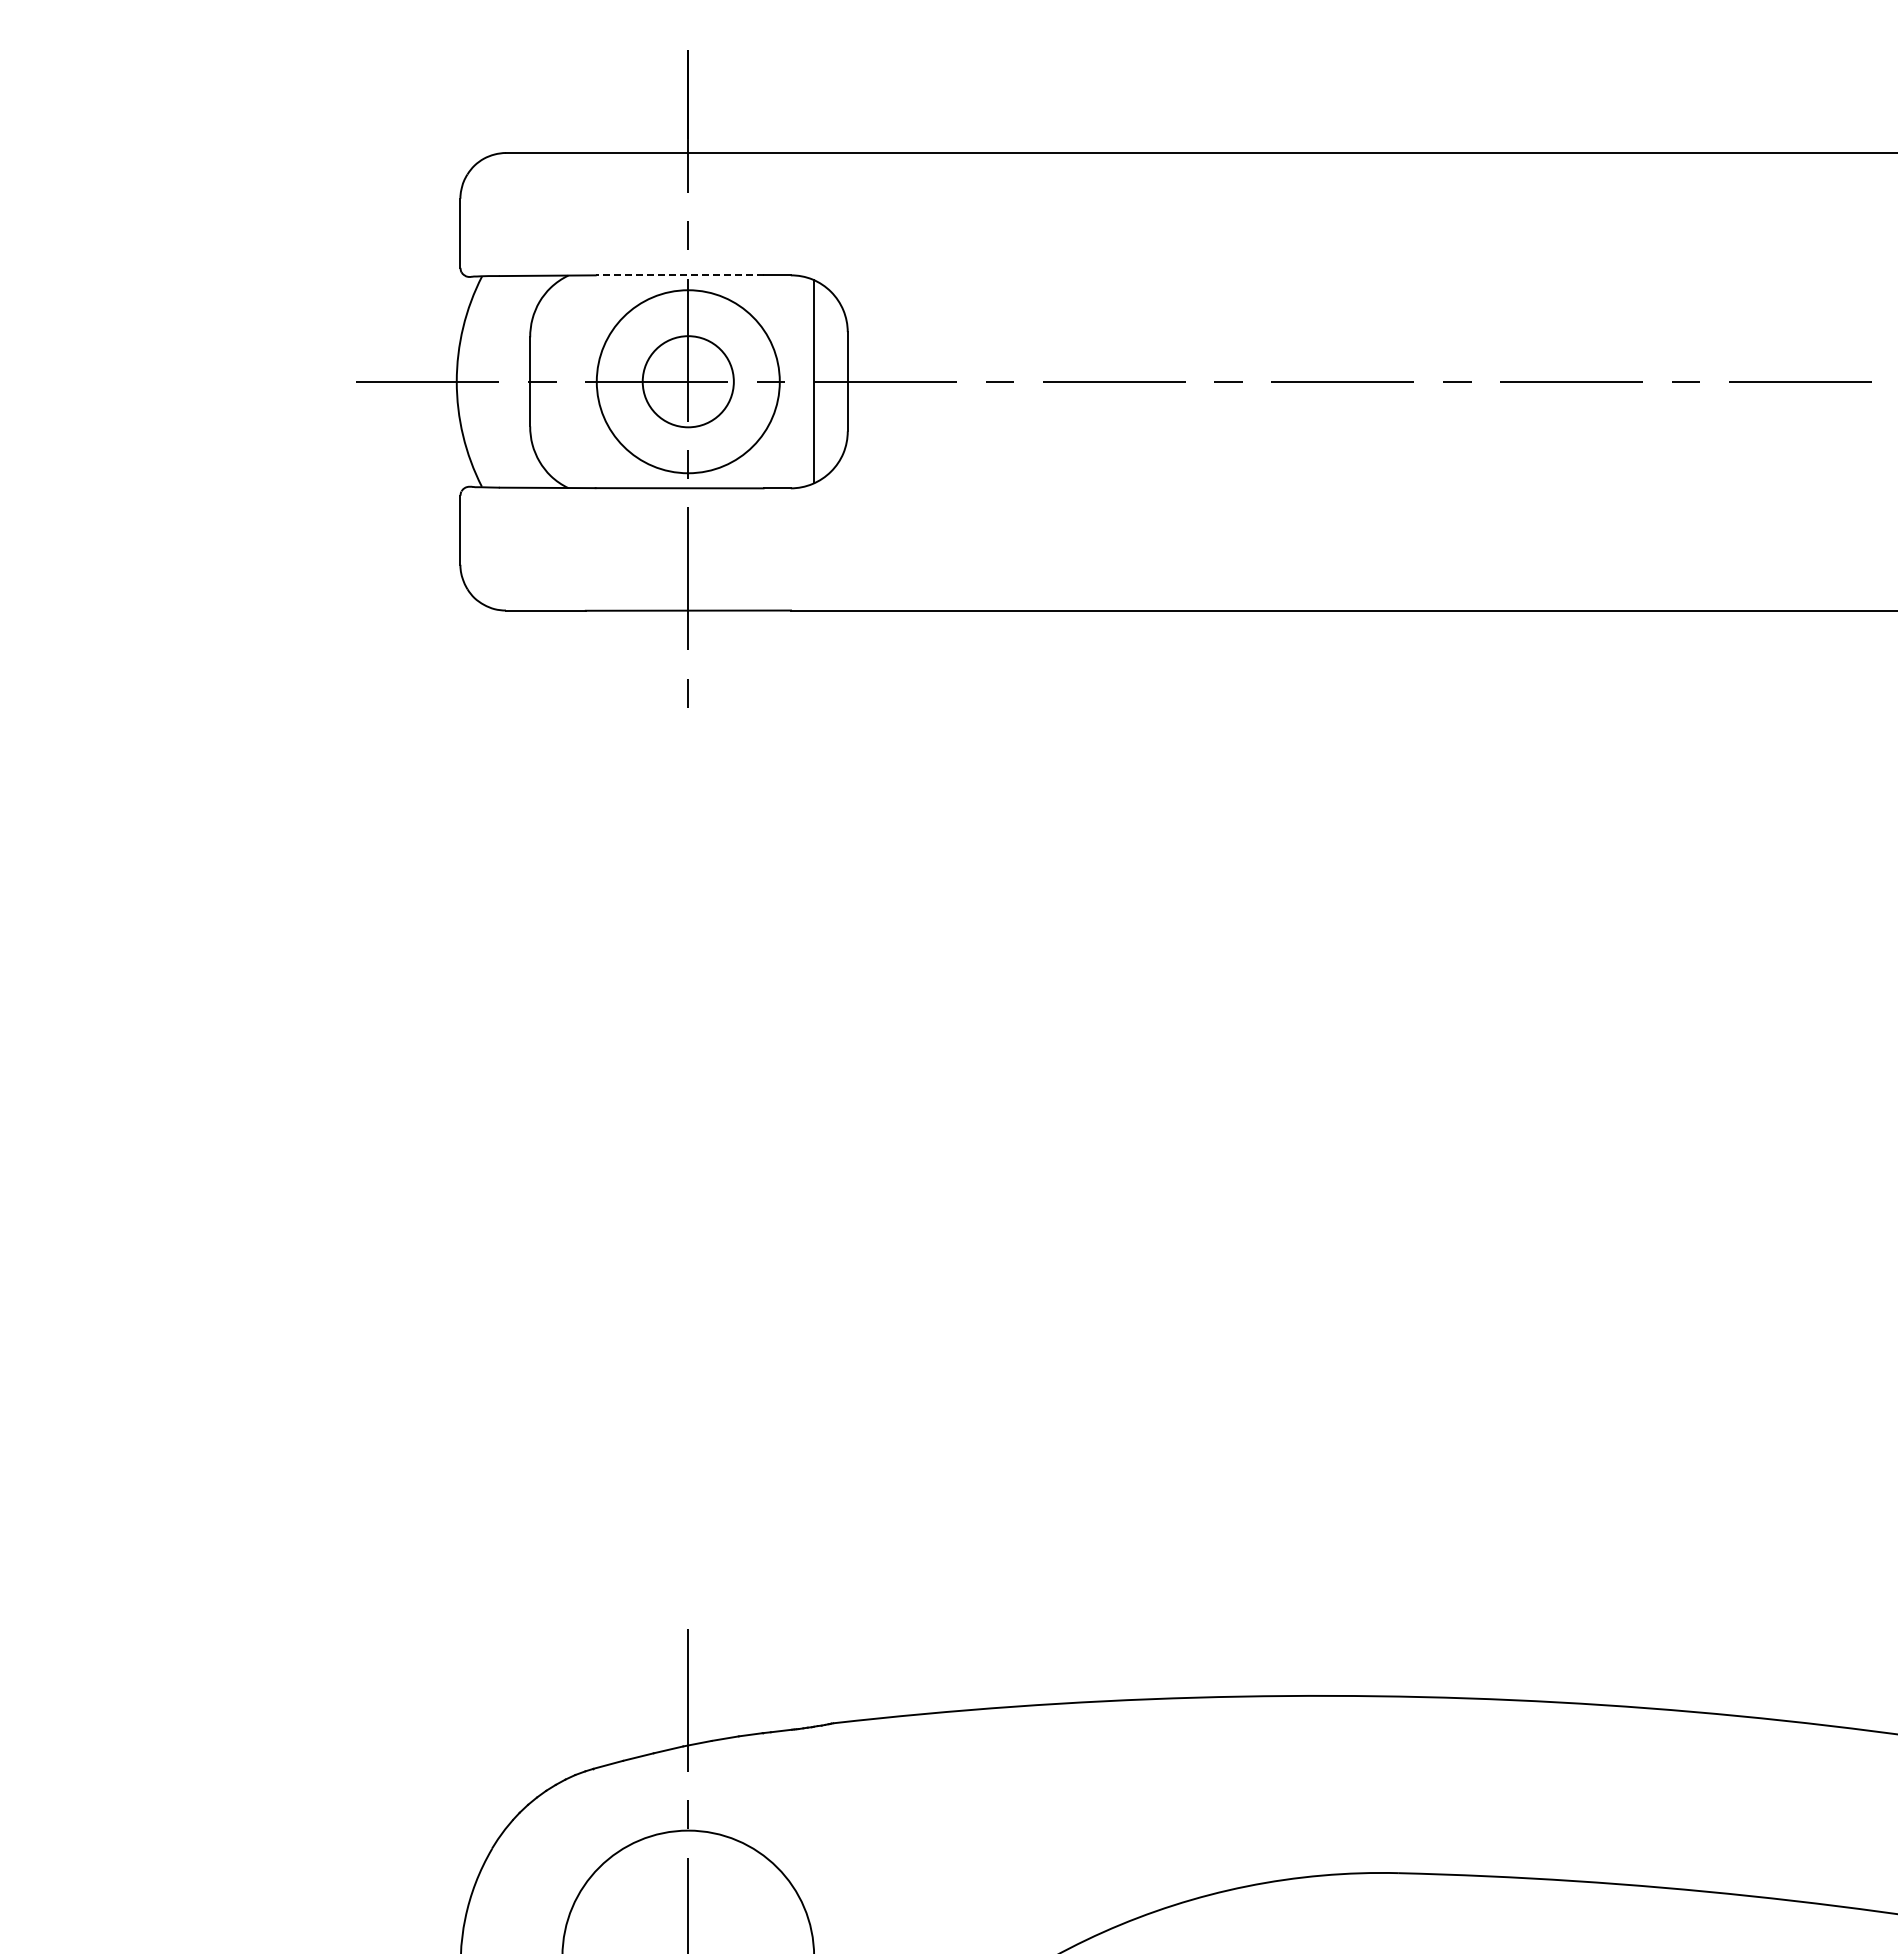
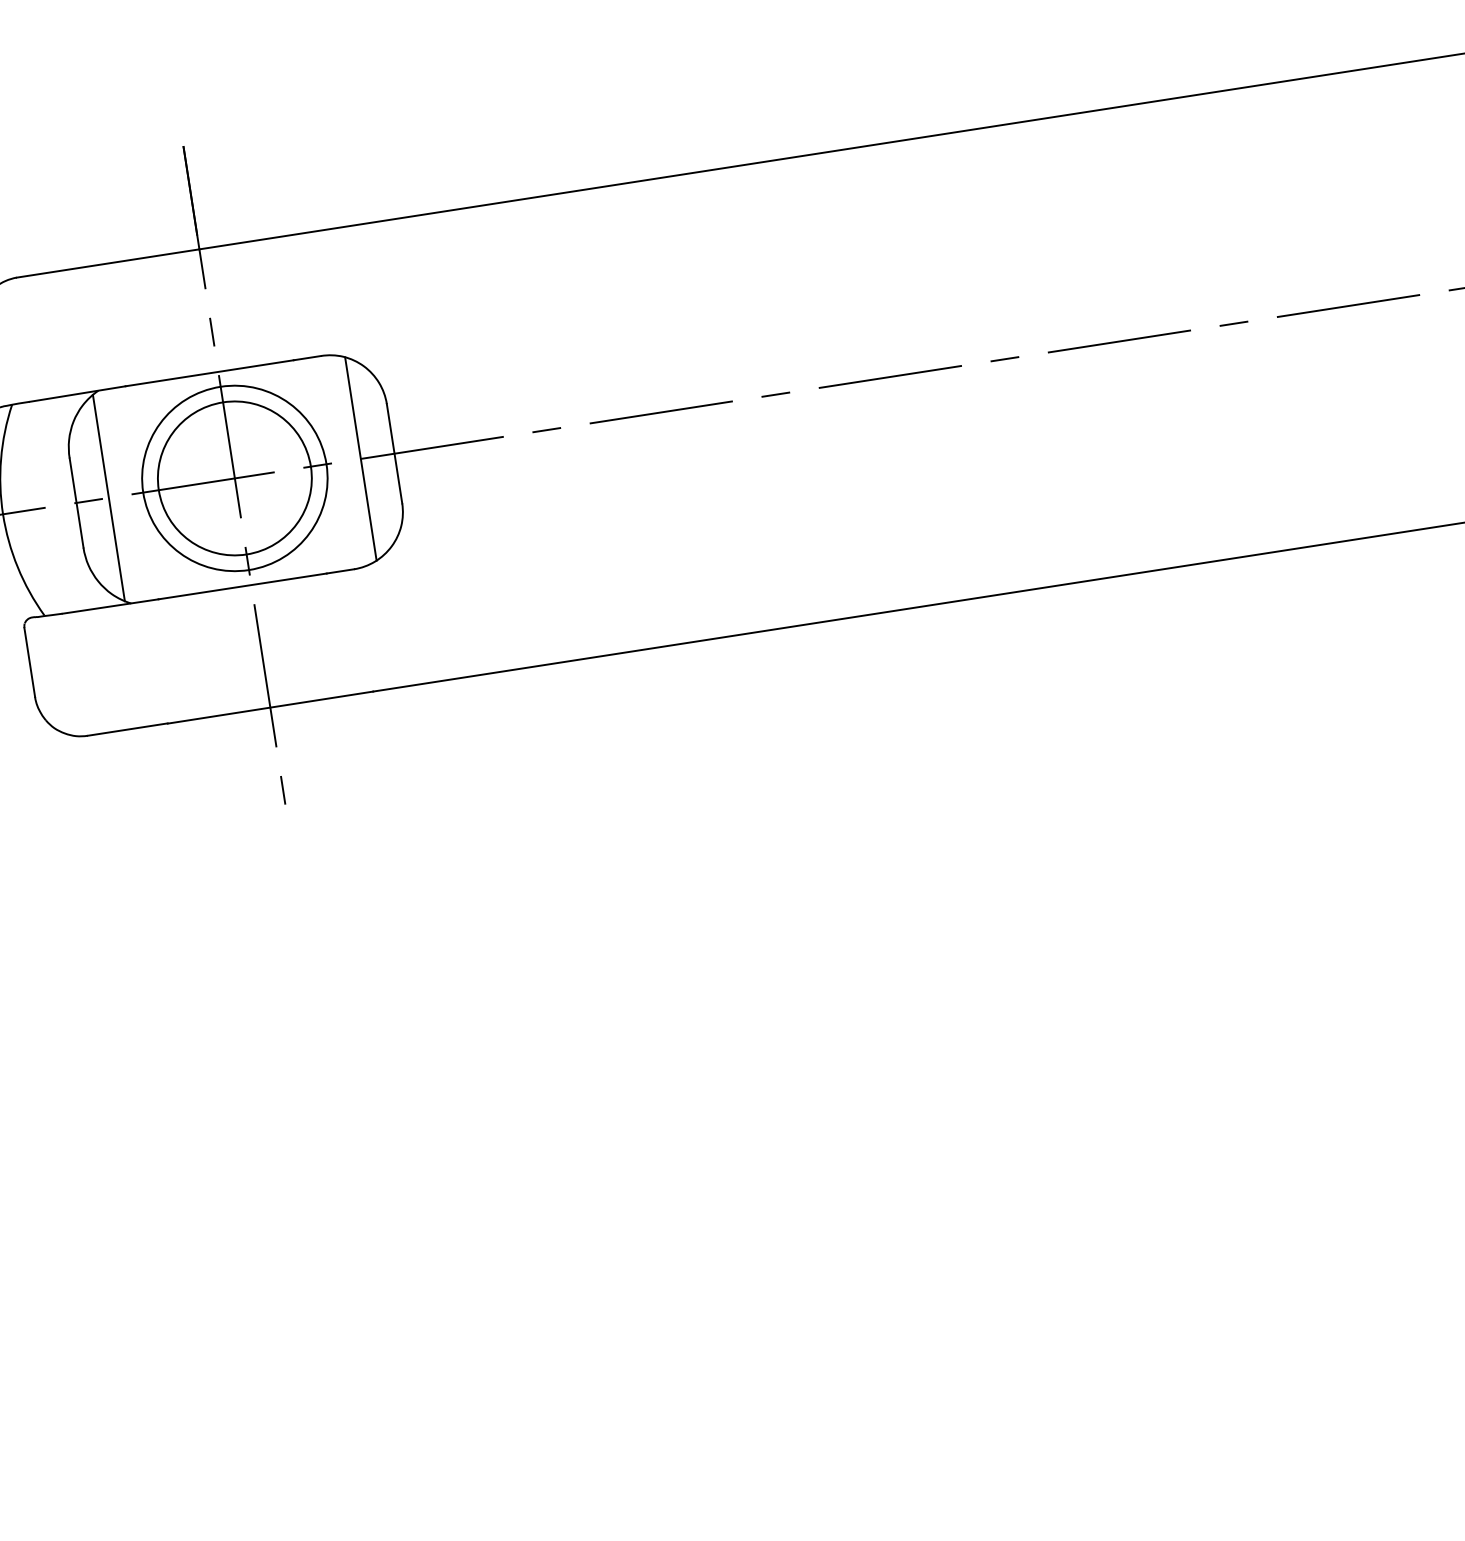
line: (679, 275) -> (209, 373), dashed -> solid
line: (562, 381) -> (108, 497), added
circle: (688, 381) -> (235, 478), size x1.67

